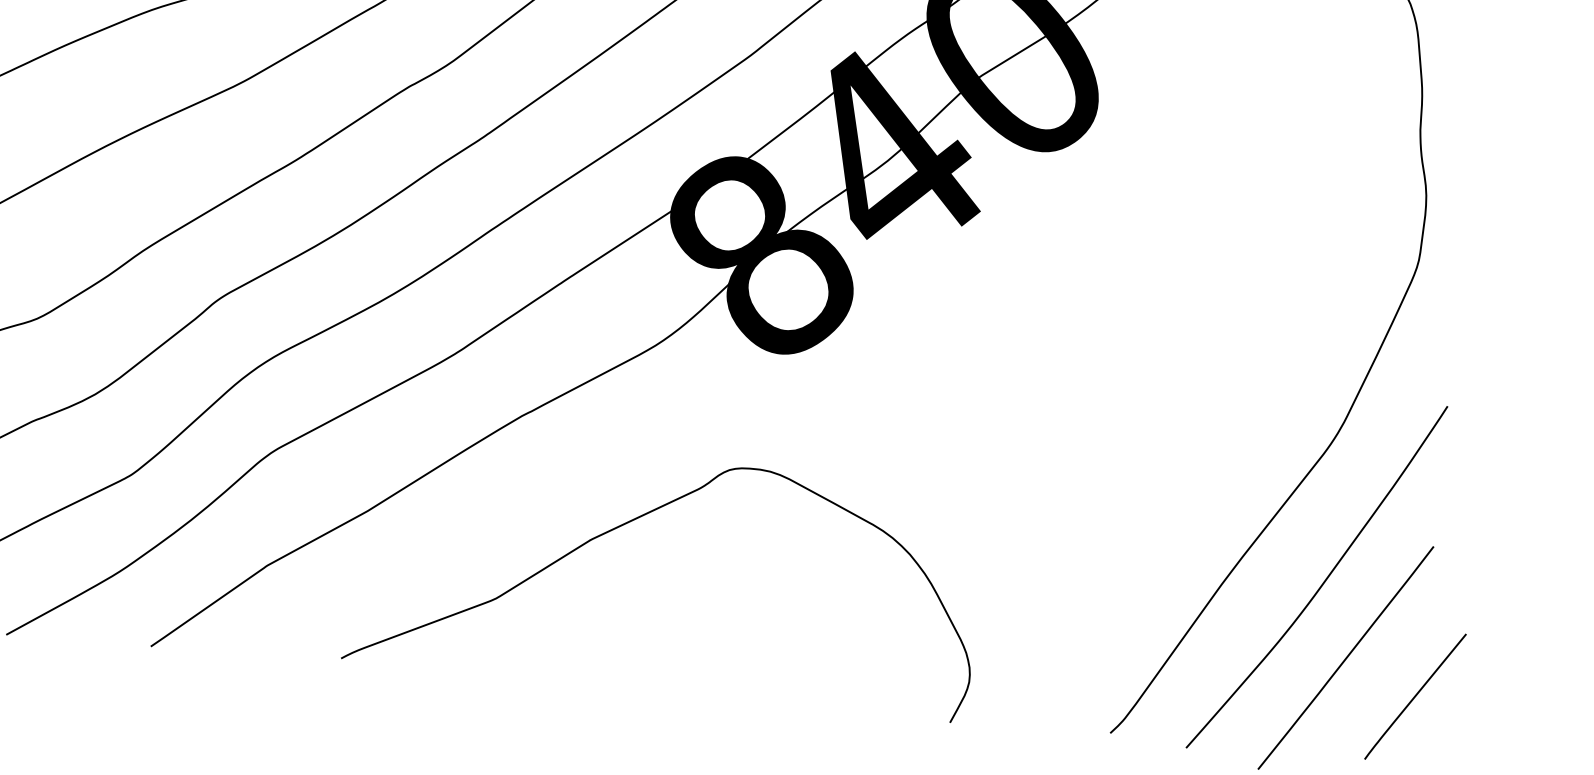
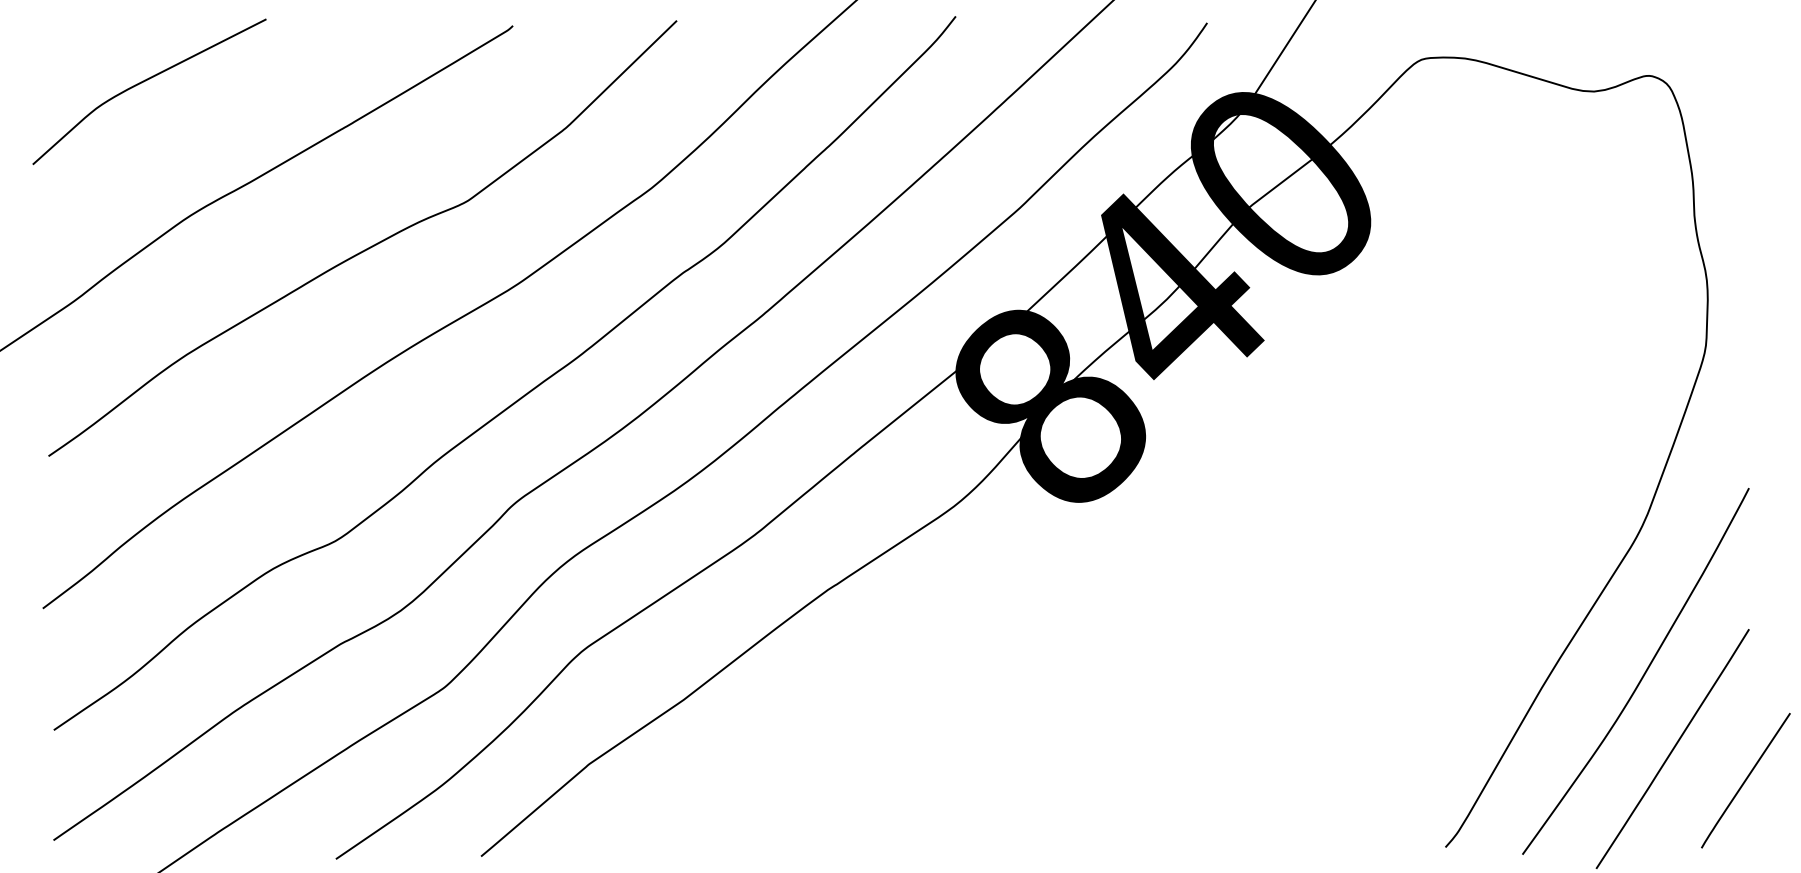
curve: (638, 518) -> (954, 680), removed

